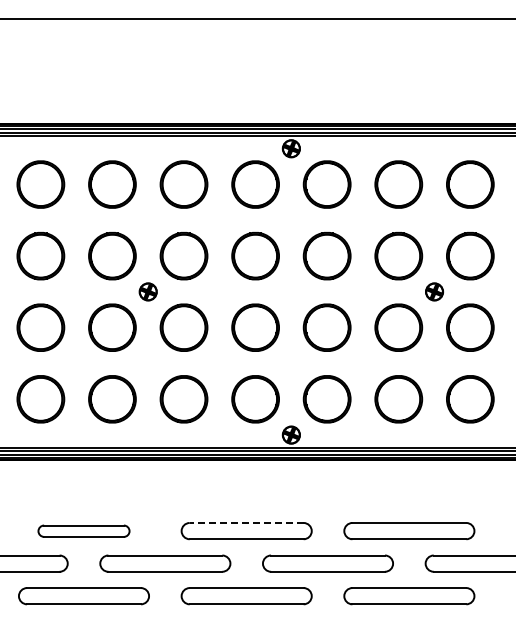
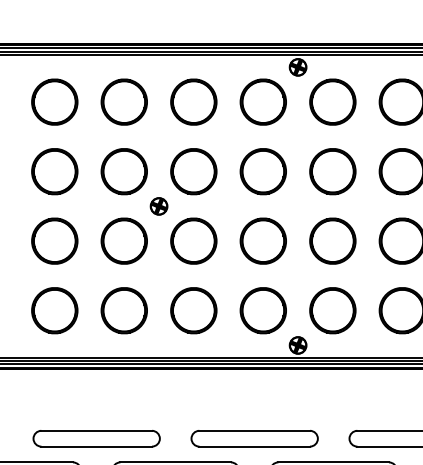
line: (246, 522) -> (254, 430), dashed -> solid
part: (83, 531) -> (96, 439), size x1.43

